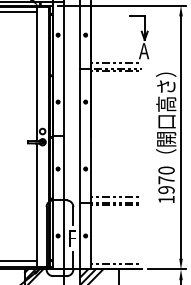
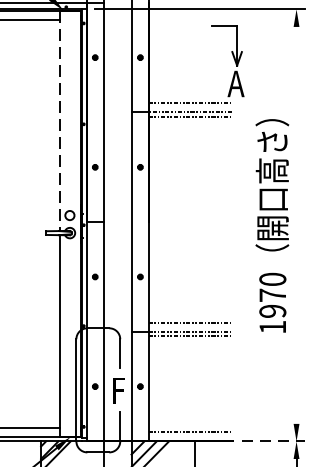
line: (36, 74) -> (59, 122), solid -> dashed
line: (181, 137) -> (297, 225), removed
line: (167, 269) -> (274, 441), solid -> dashed

